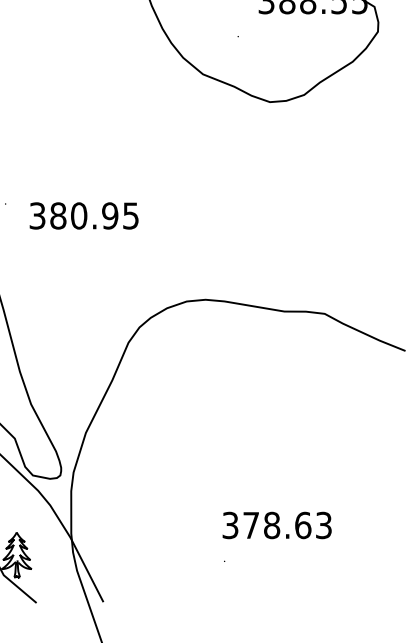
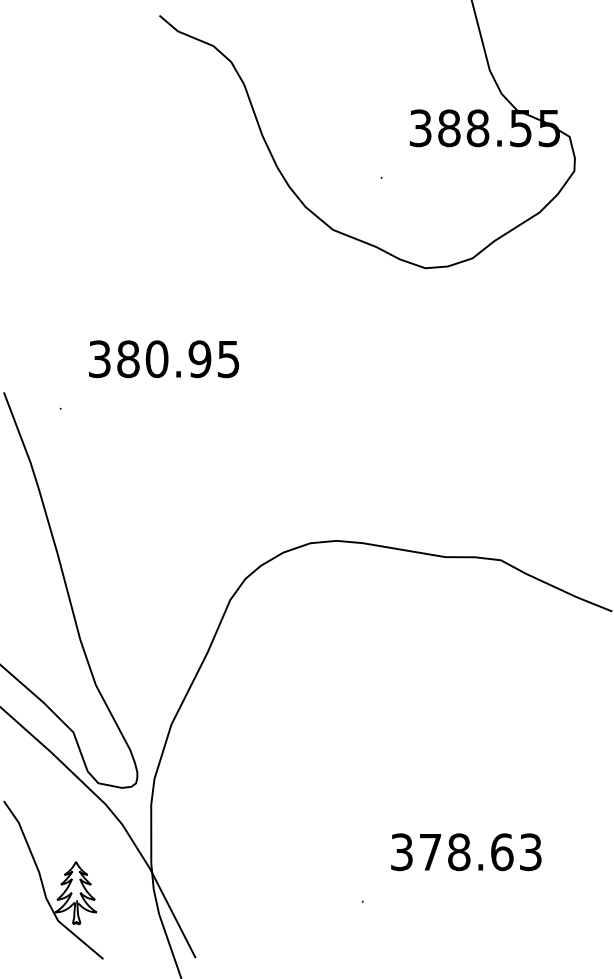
text: (84, 216) -> (164, 359), moved
text: (277, 525) -> (466, 852), moved

